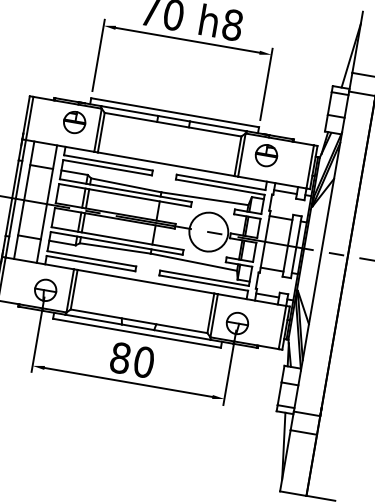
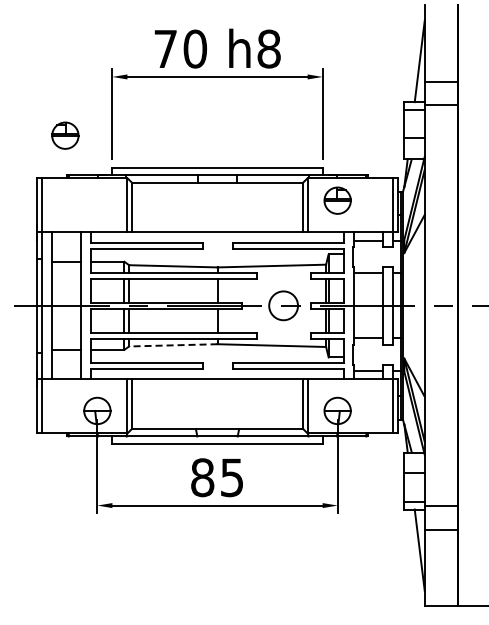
part: (74, 122) -> (65, 135), moved
circle: (208, 231) -> (283, 305), size x0.6
line: (114, 248) -> (172, 345), solid -> dashed
text: (143, 361) -> (231, 477), 80 -> 85

